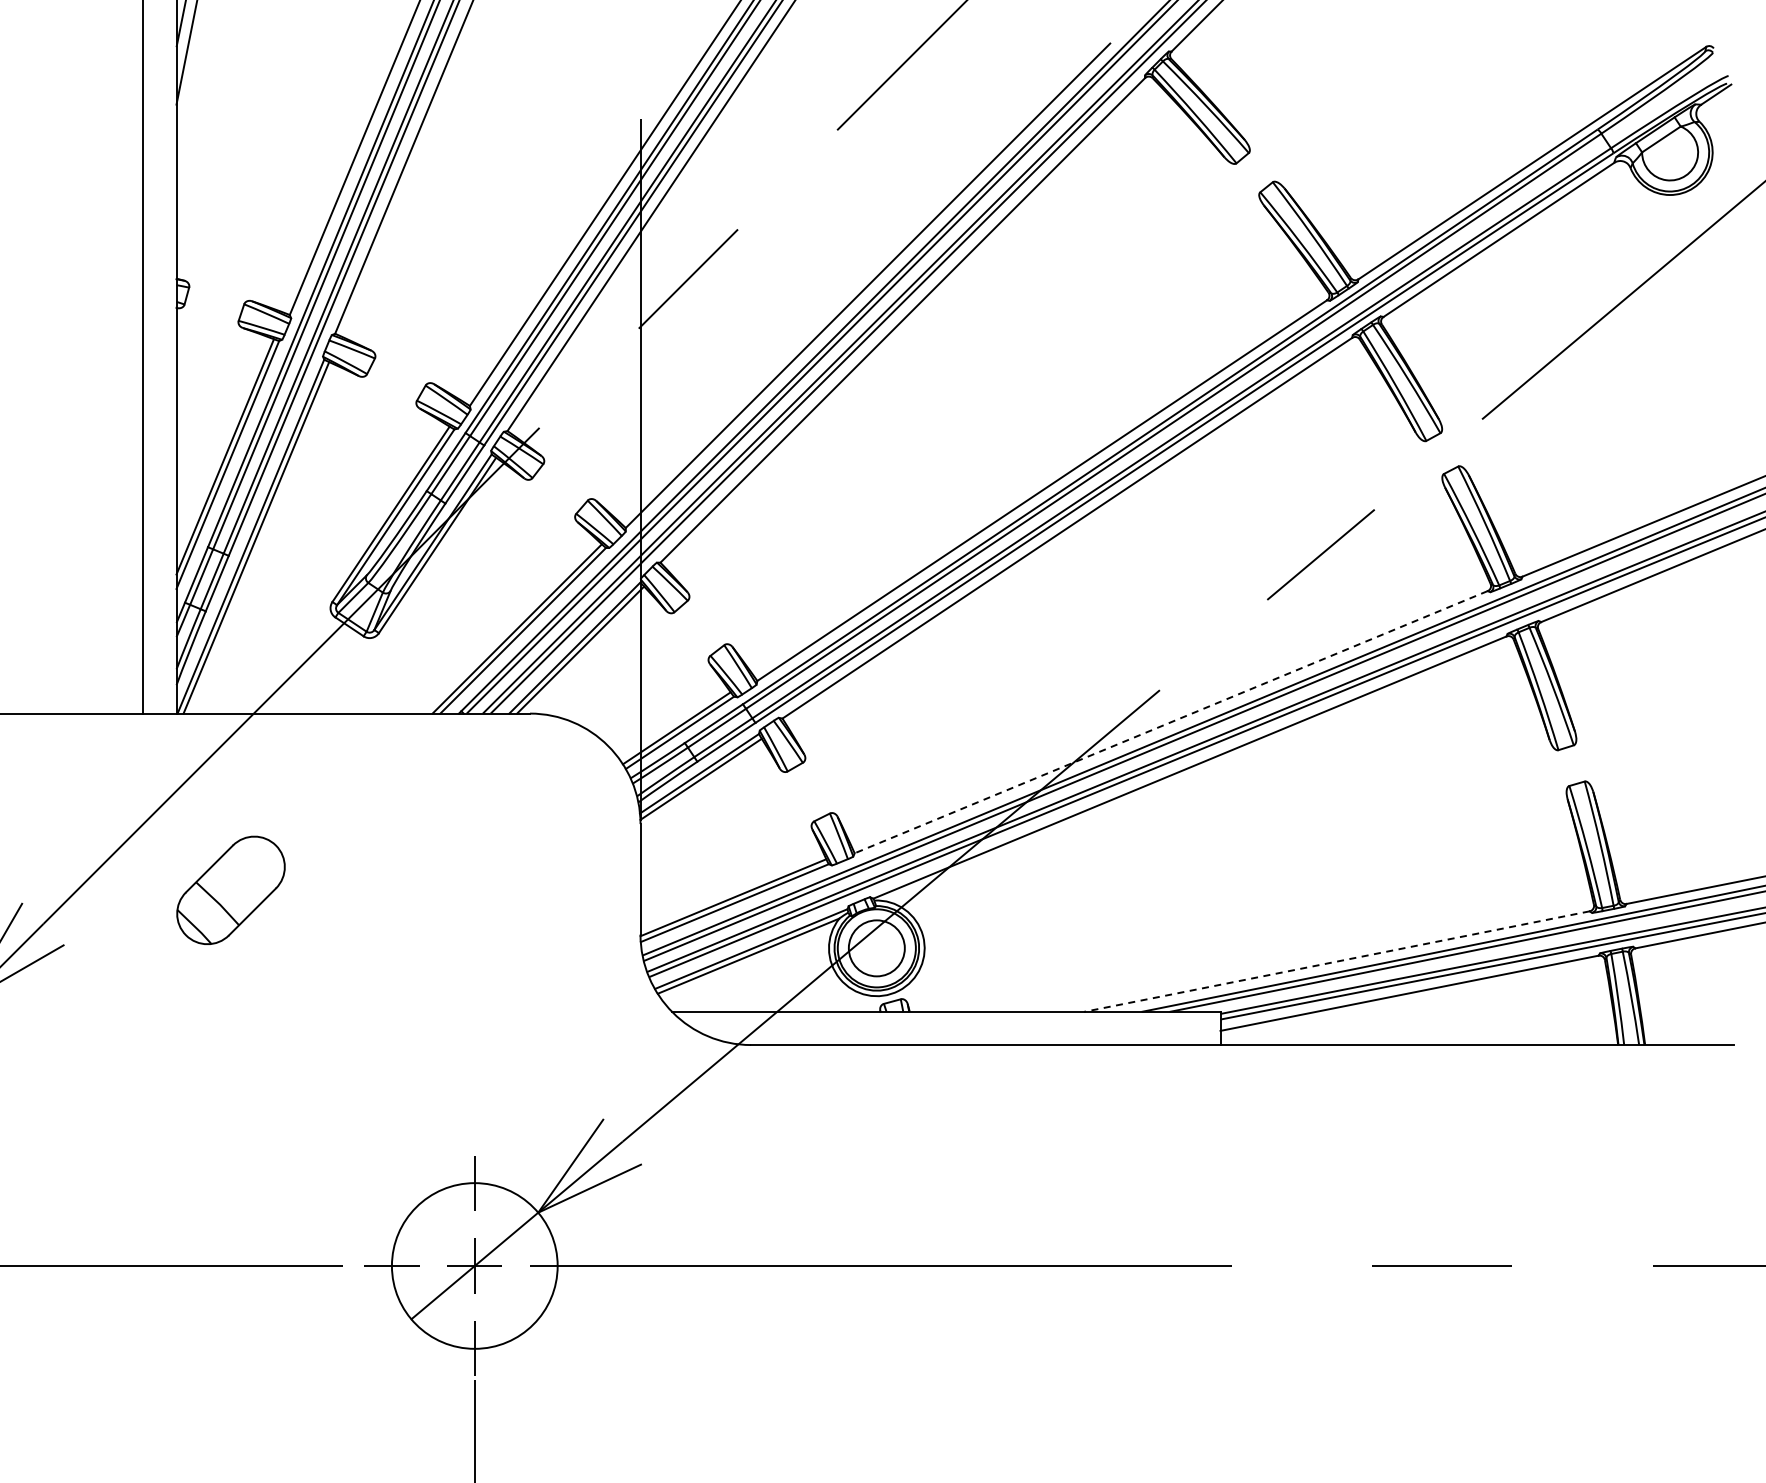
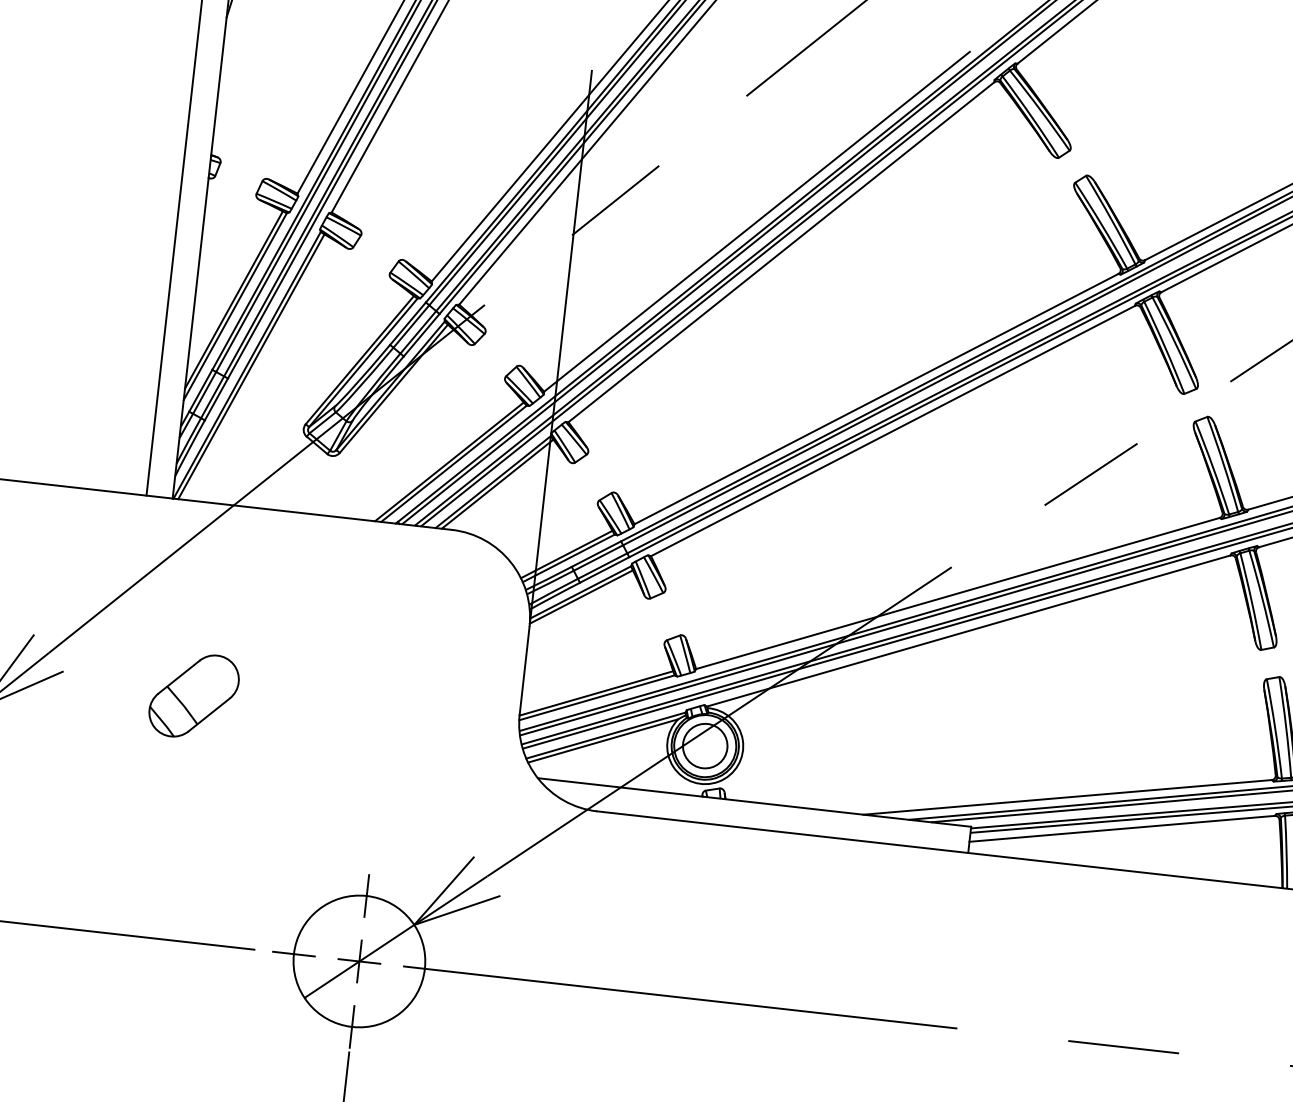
line: (1171, 722) -> (958, 593), dashed -> solid
part: (230, 889) -> (193, 695), moved
line: (1336, 961) -> (1067, 797), dashed -> solid

